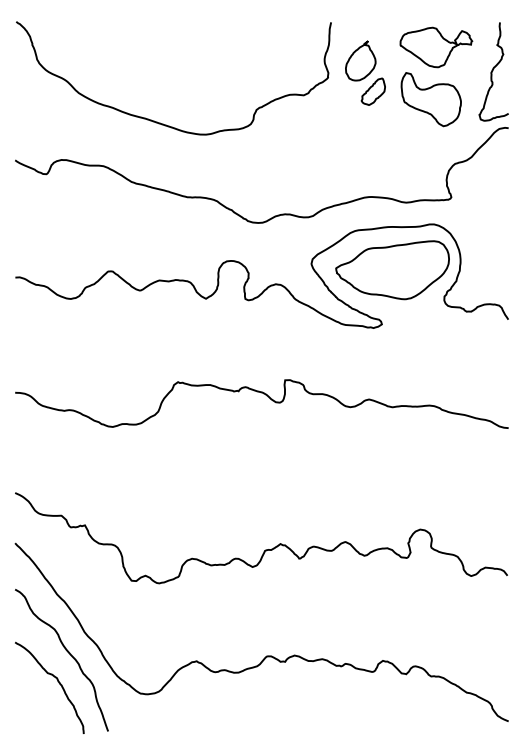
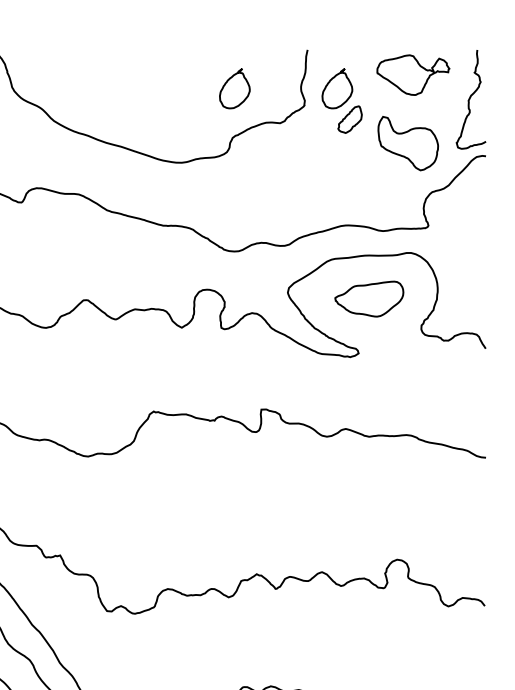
part: (258, 60) -> (234, 88), added
part: (430, 99) -> (407, 143), moved
part: (392, 270) -> (369, 299), size x0.6

